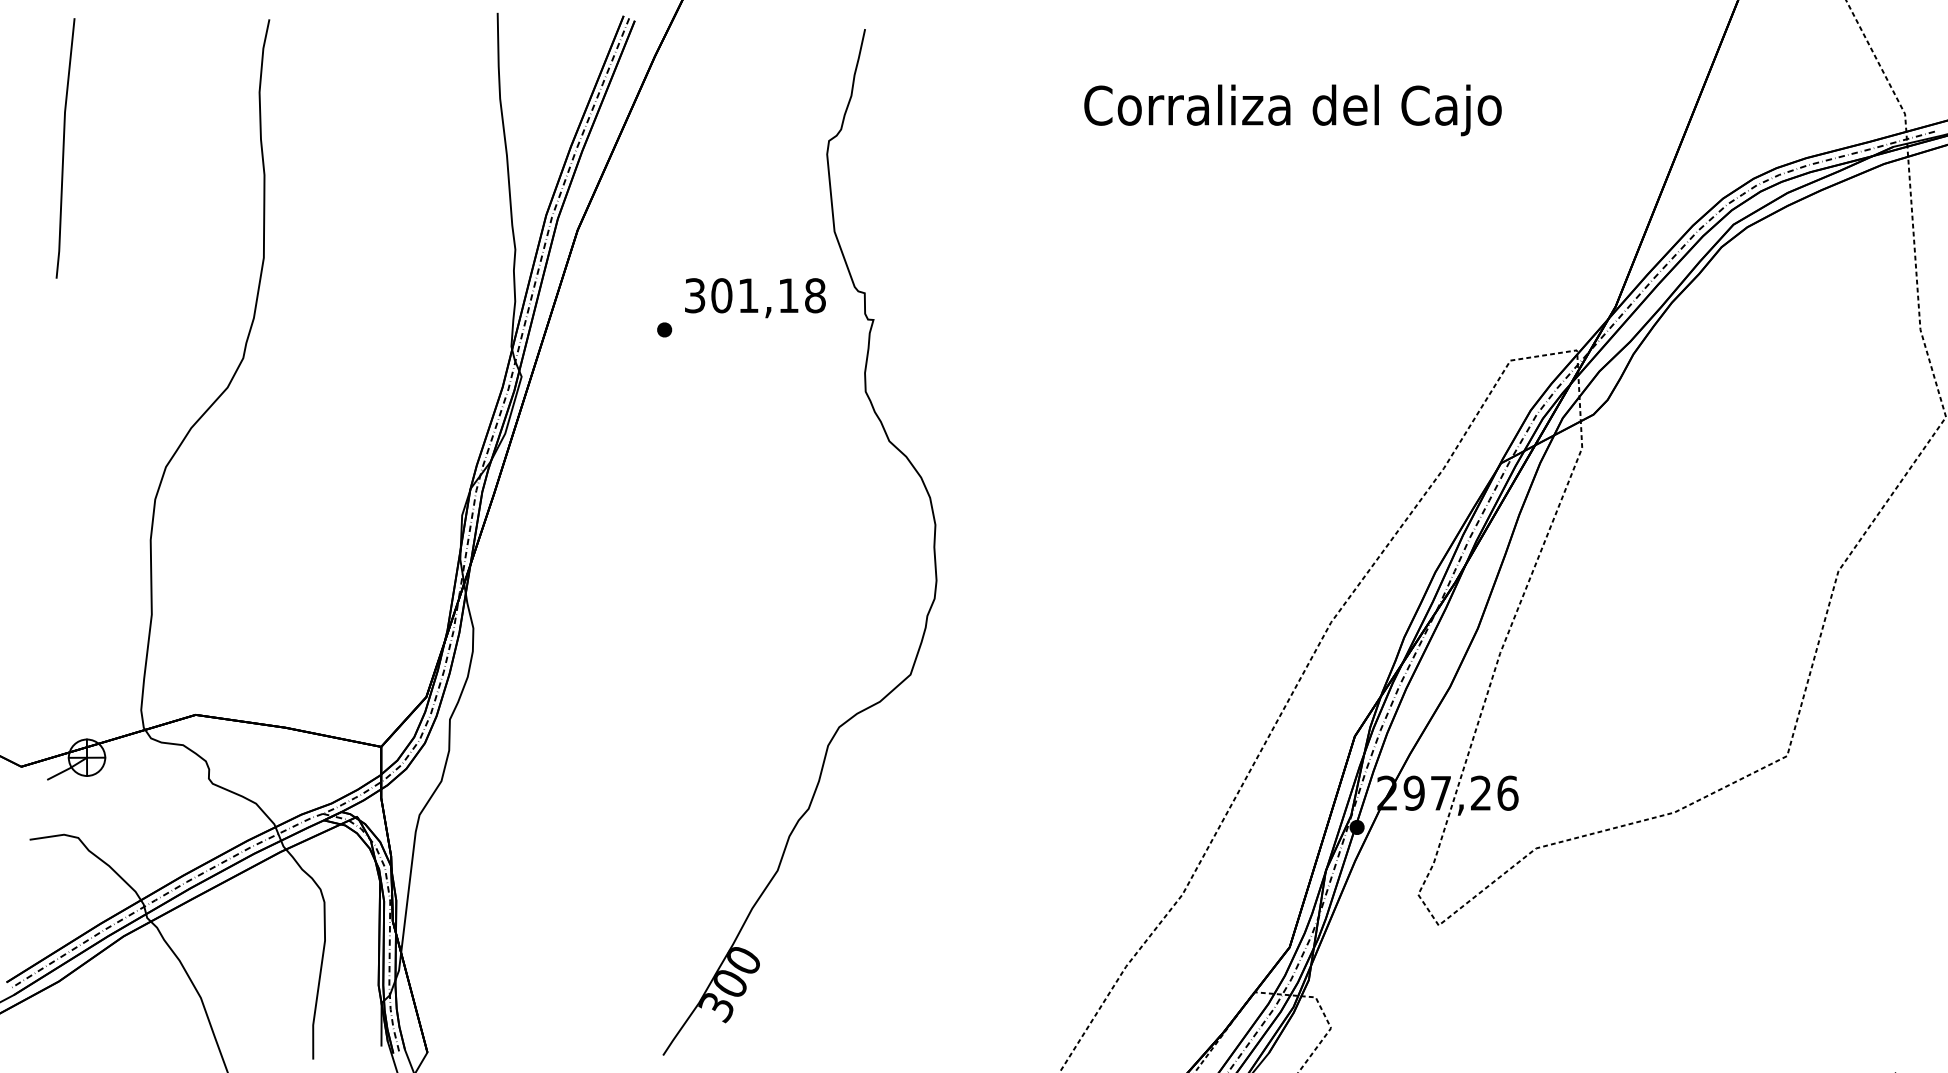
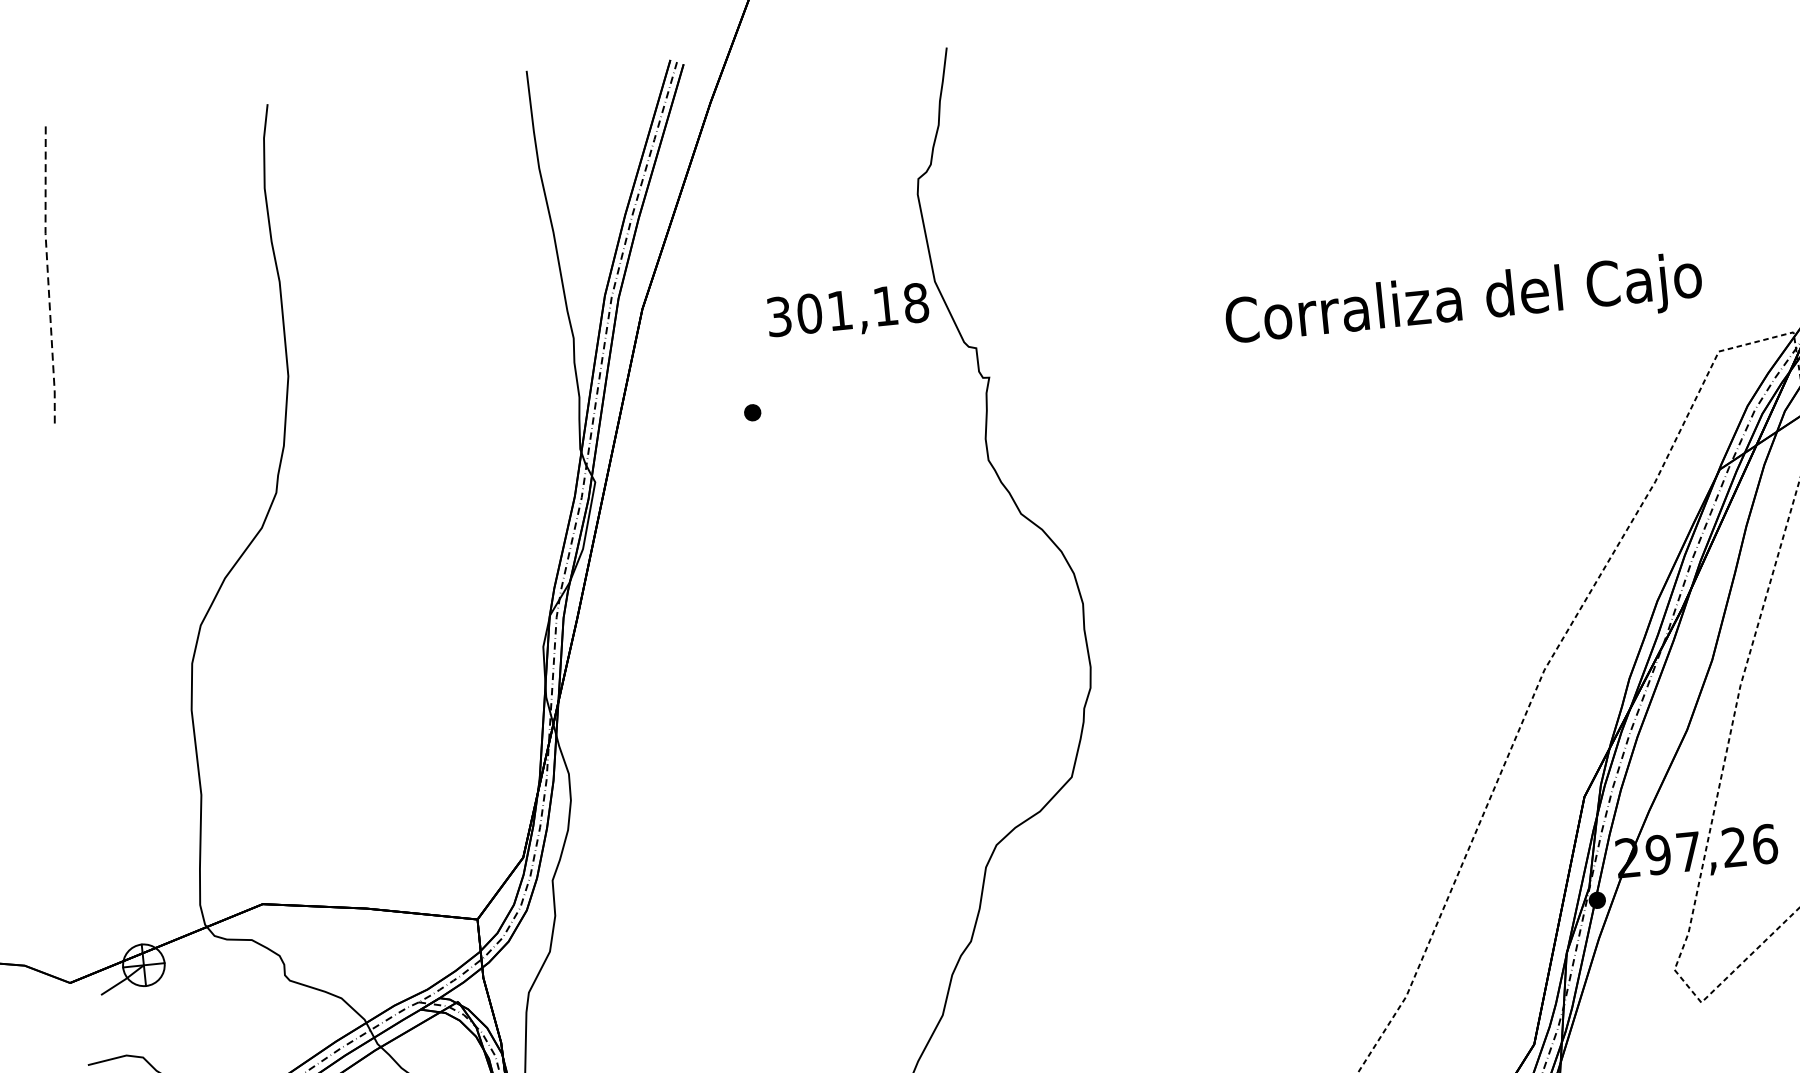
text: (1292, 110) -> (1463, 303), moved
line: (63, 148) -> (47, 274), solid -> dashed
text: (755, 298) -> (848, 313), moved

